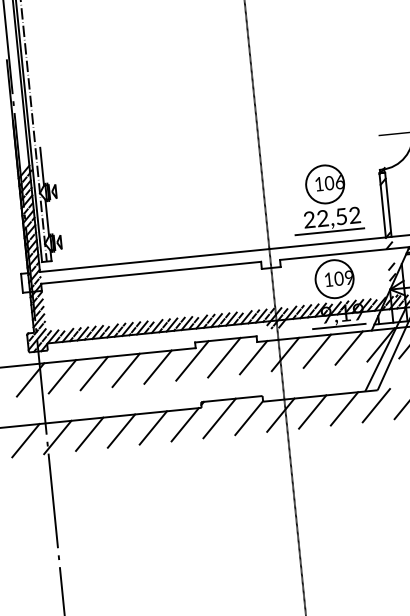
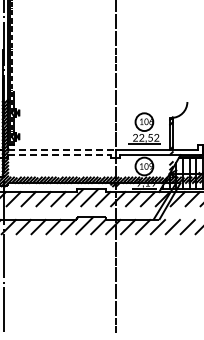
line: (153, 260) -> (61, 149), solid -> dashed
line: (153, 273) -> (60, 155), solid -> dashed

